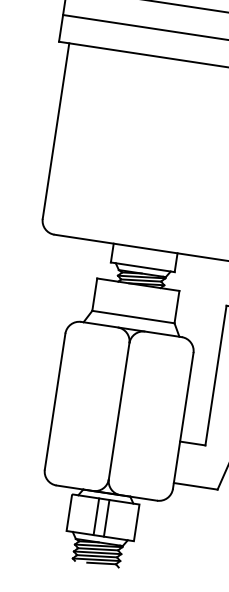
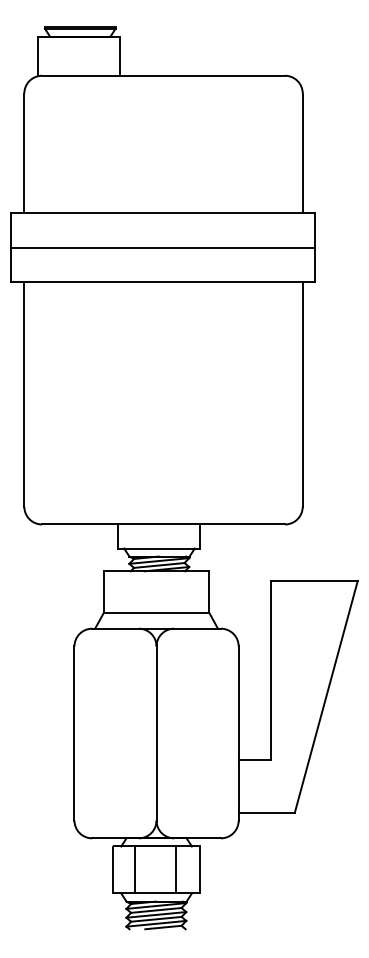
line: (96, 516) -> (135, 869), moved
line: (106, 517) -> (176, 869), moved

